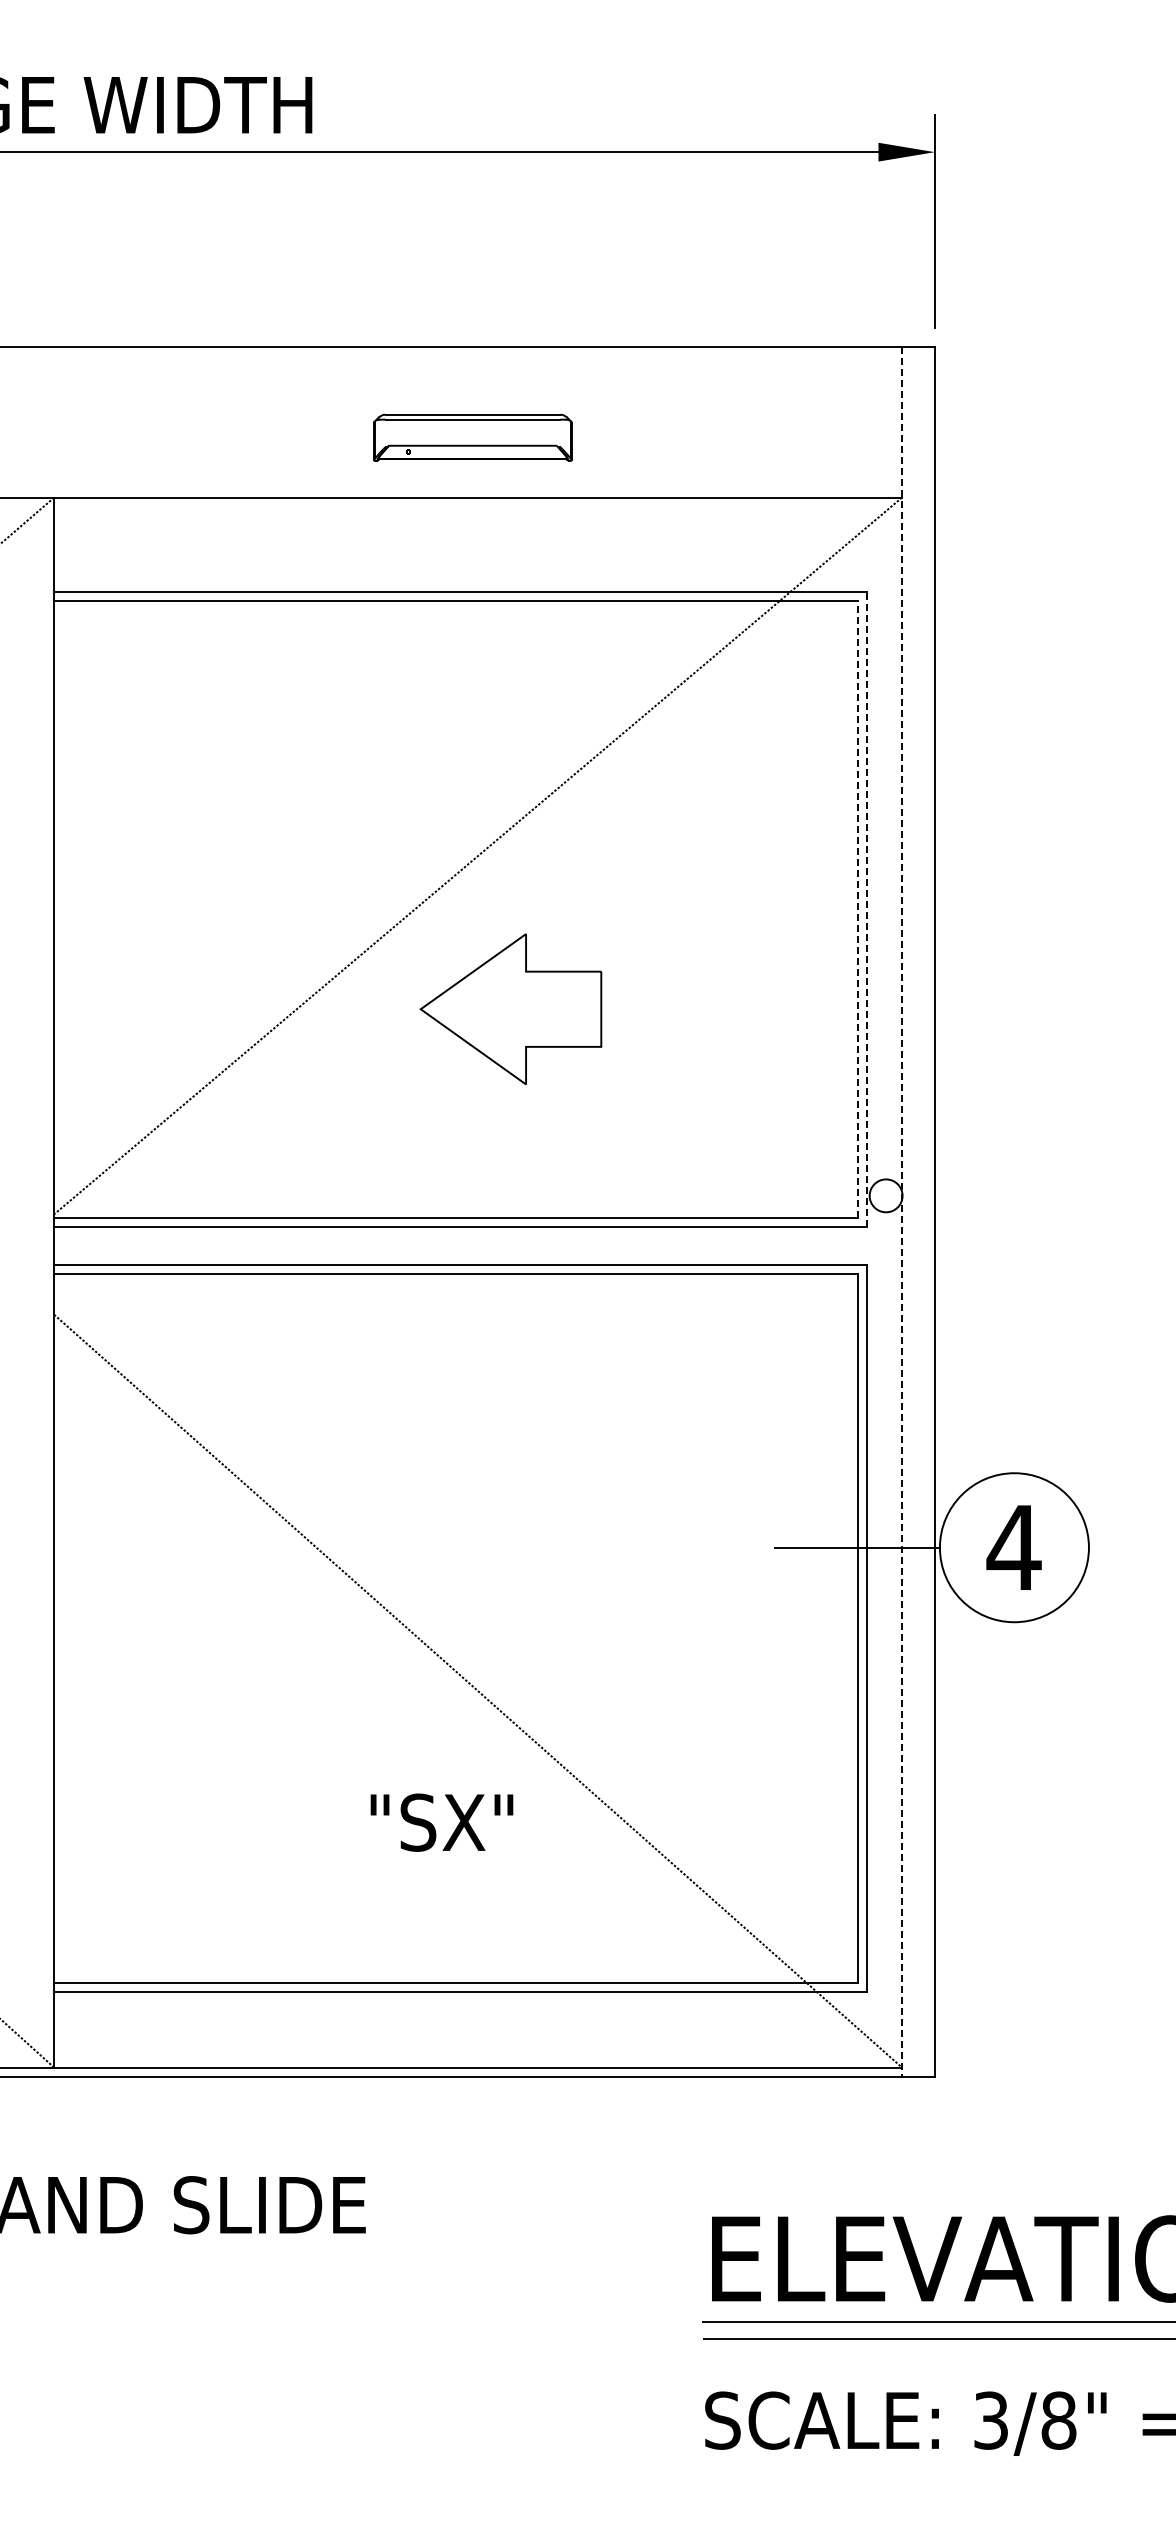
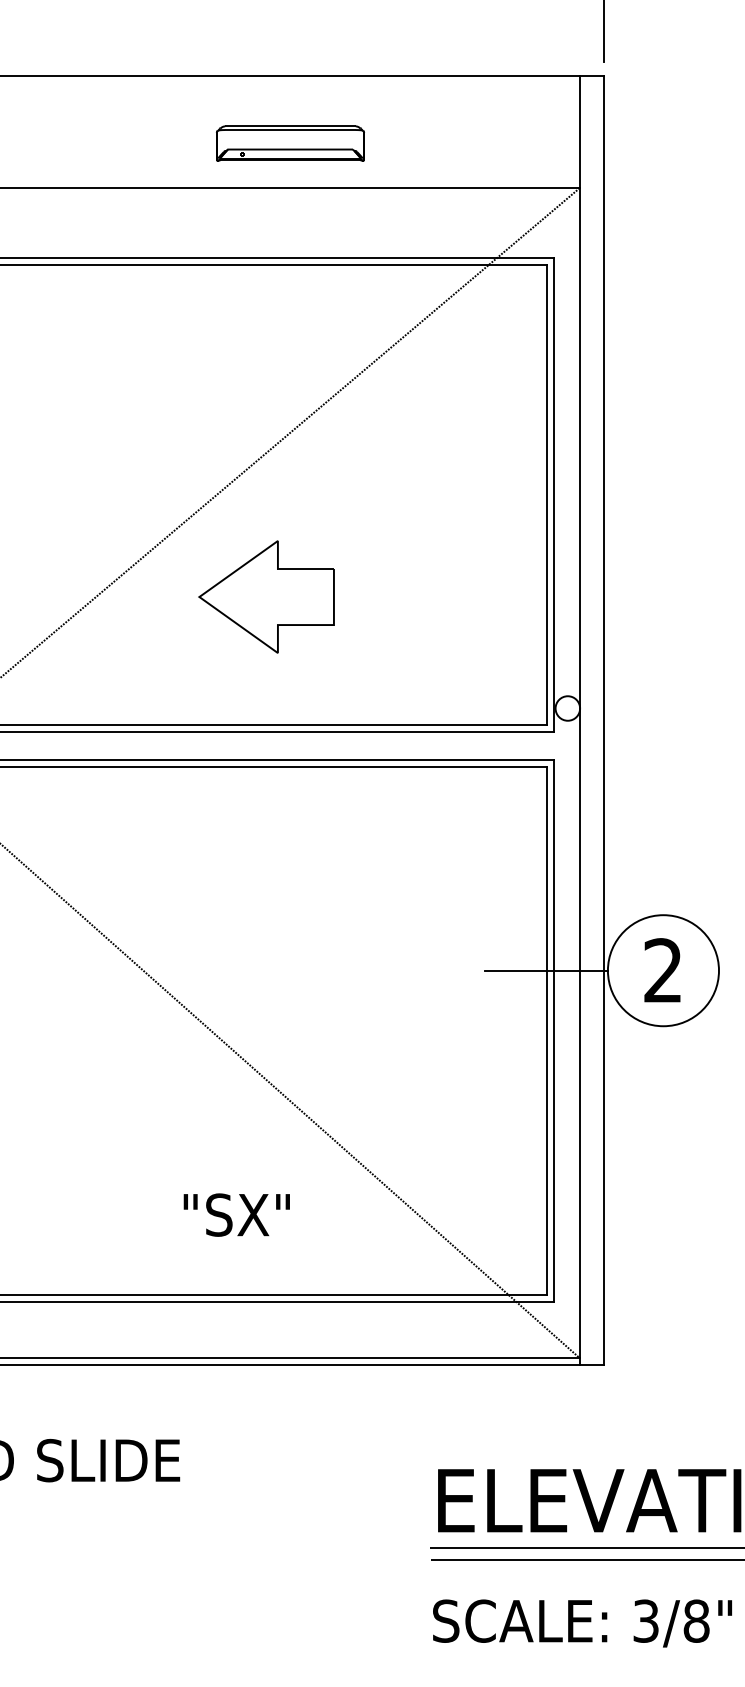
part: (472, 437) -> (290, 143), moved
line: (857, 908) -> (546, 494), dashed -> solid
line: (867, 909) -> (553, 495), dashed -> solid
part: (510, 1008) -> (266, 596), moved
line: (901, 1212) -> (579, 720), dashed -> solid
text: (1013, 1546) -> (662, 969), 4 -> 2
text: (441, 1822) -> (236, 1214), moved

